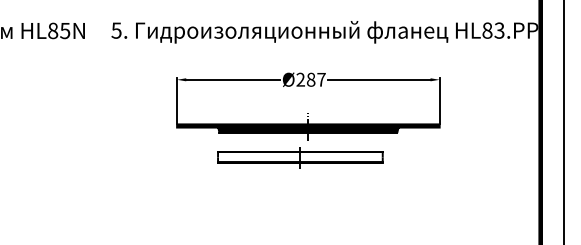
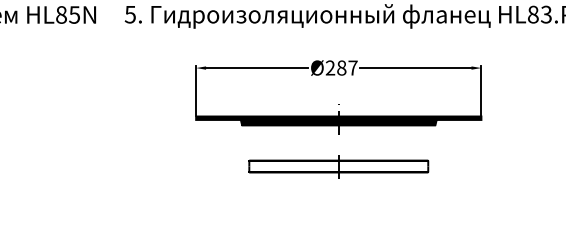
part: (300, 157) -> (338, 166), moved

